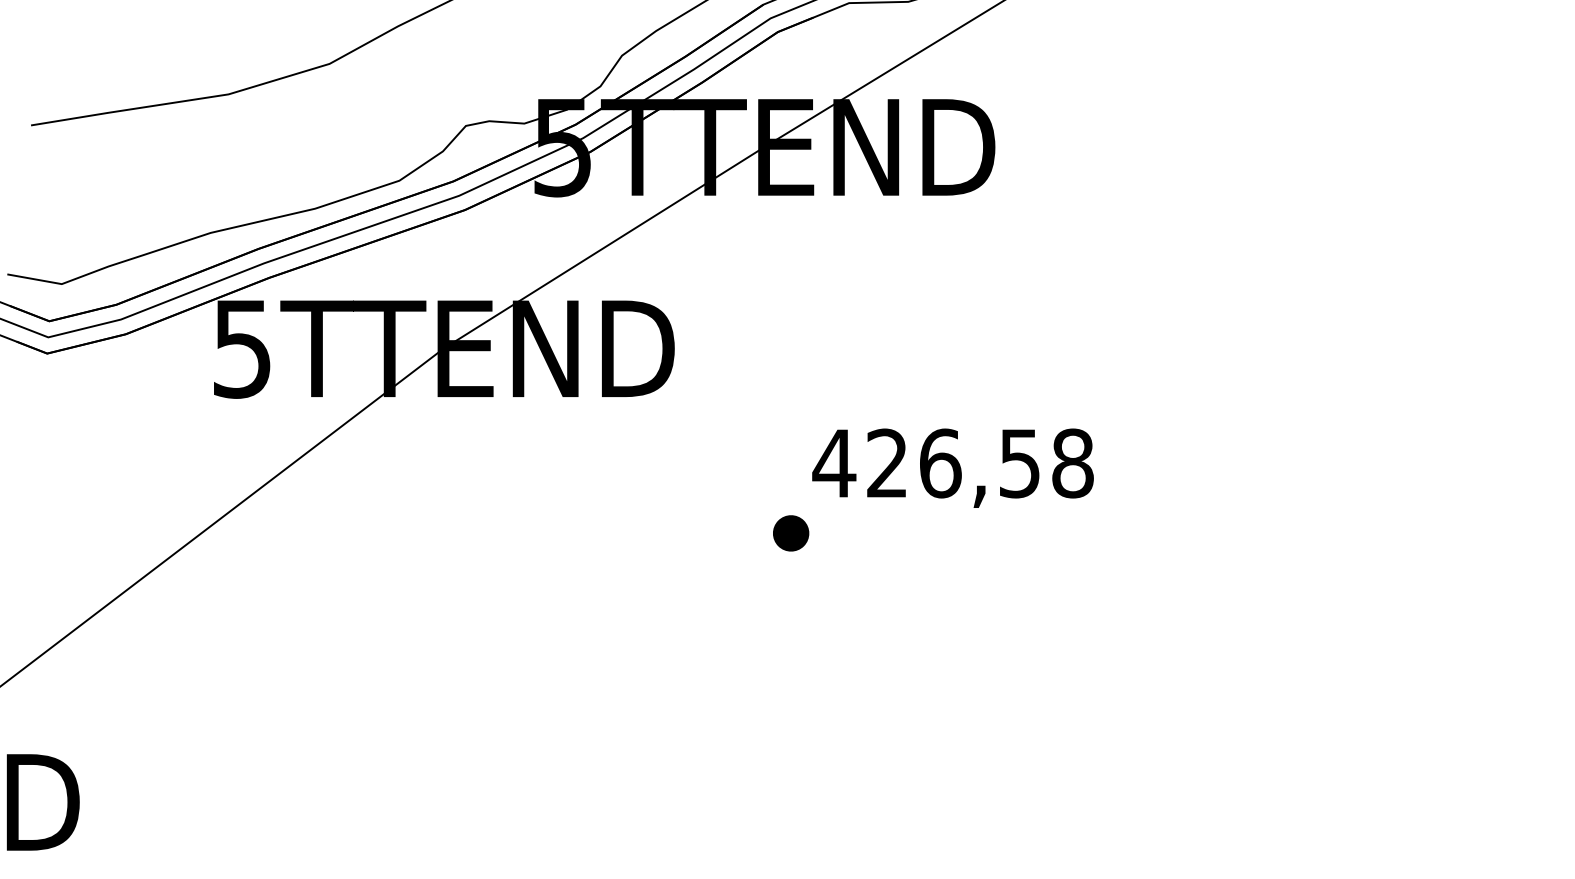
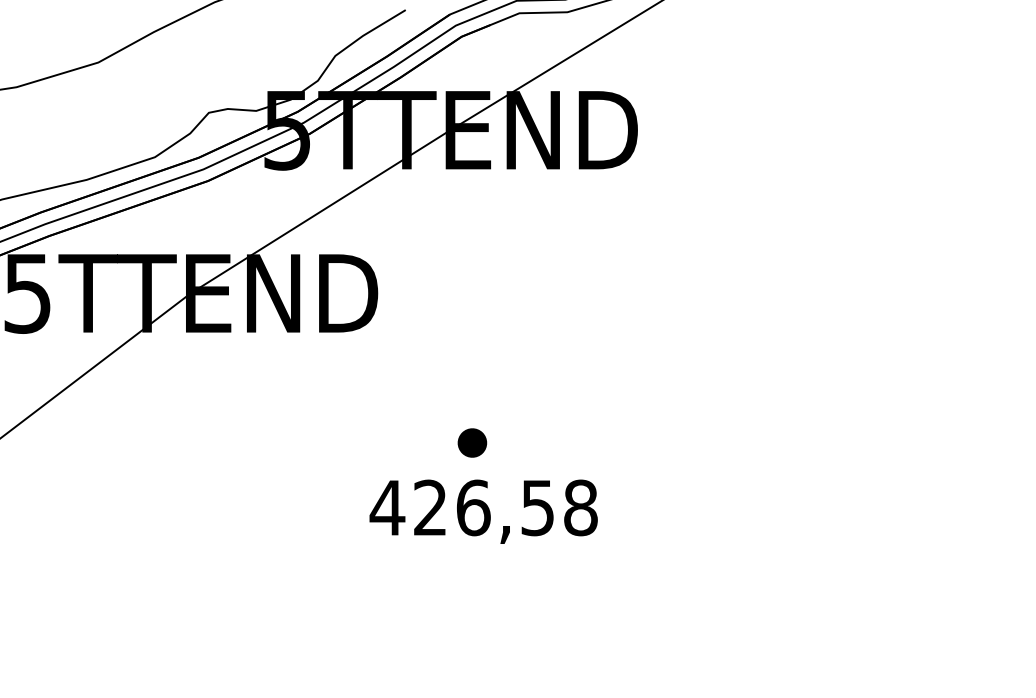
text: (952, 467) -> (483, 511), moved

